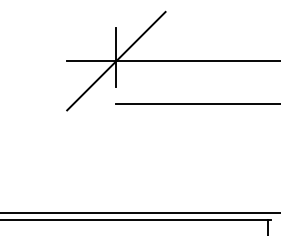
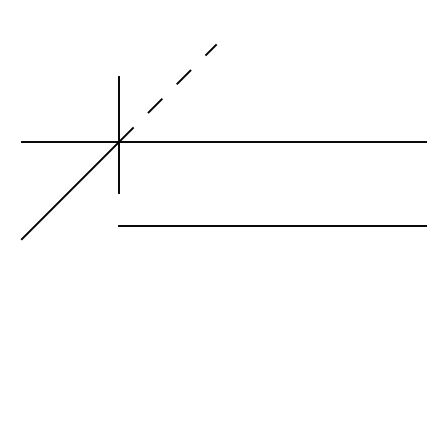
line: (140, 36) -> (167, 92), solid -> dashed

